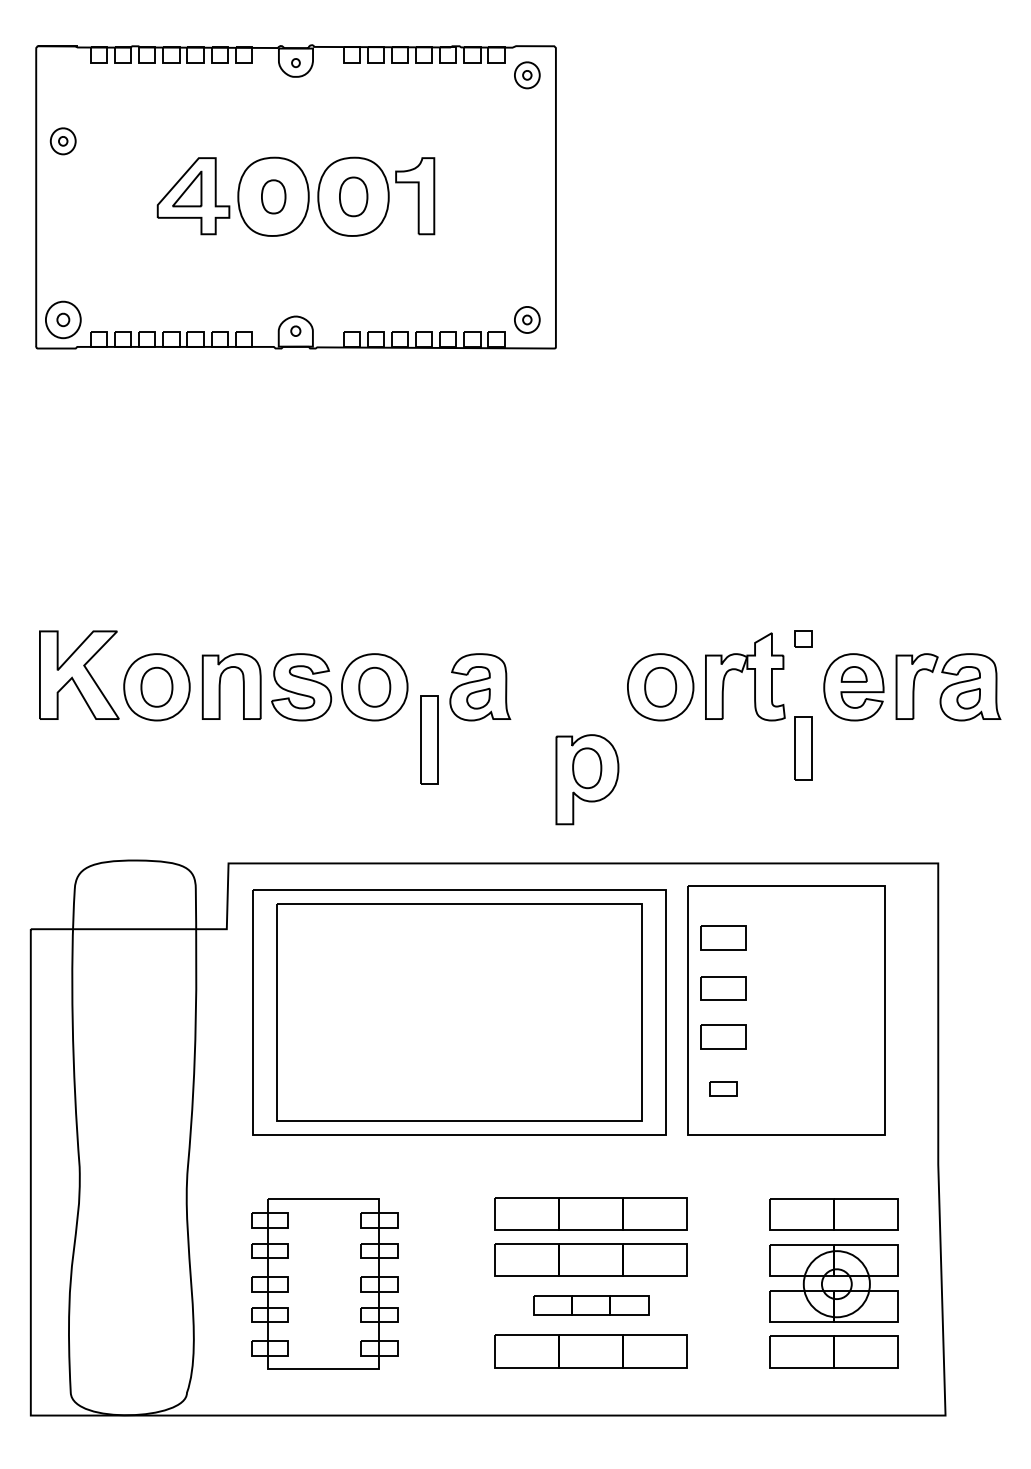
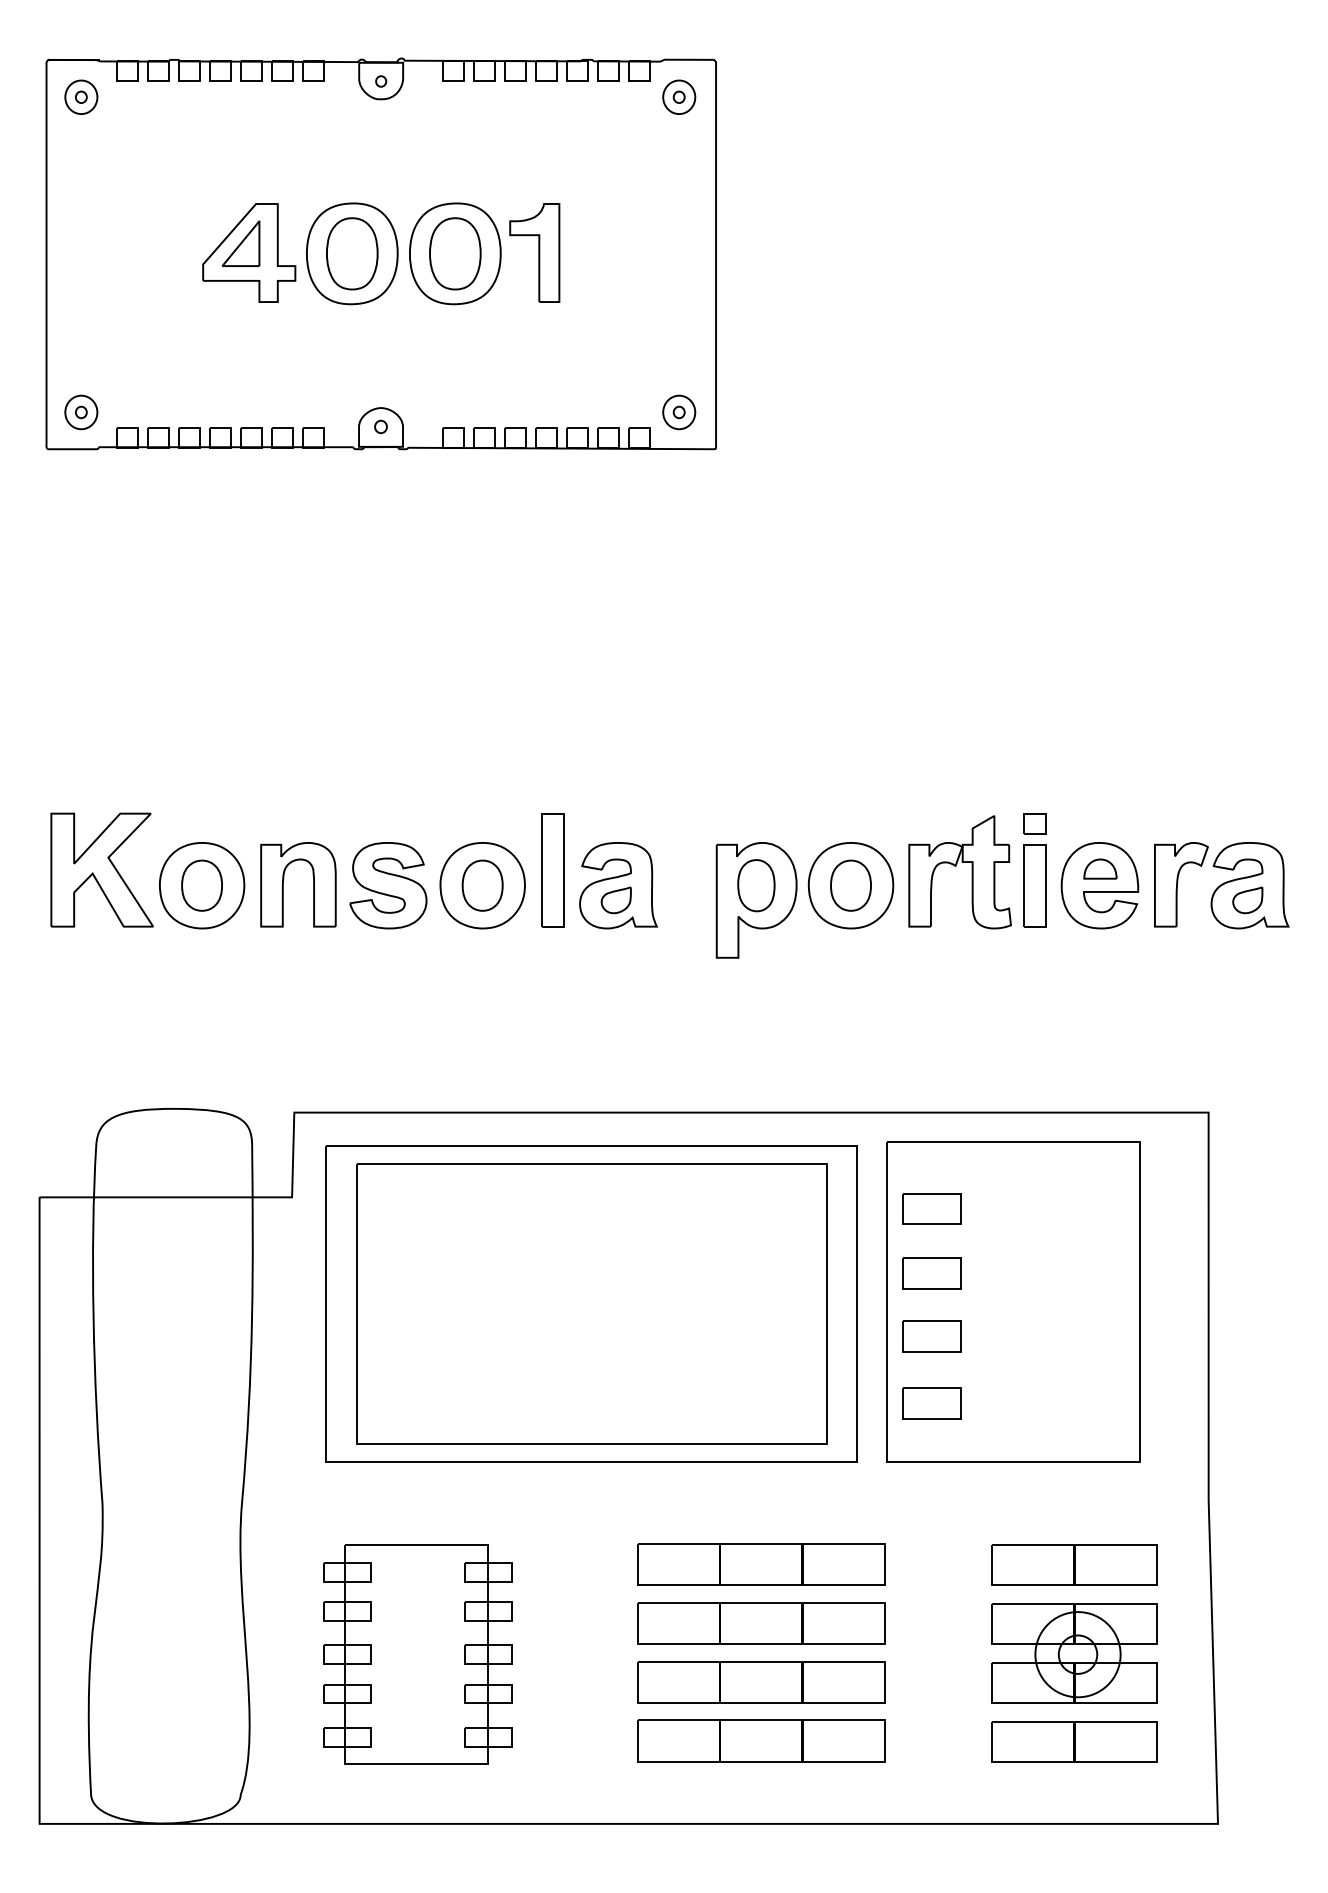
part: (62, 141) -> (80, 97), moved
part: (273, 196) -> (352, 253), size x1.67
part: (353, 196) -> (455, 253), size x1.43
part: (62, 319) -> (80, 411), size x0.71
part: (429, 739) -> (553, 869), moved
part: (803, 748) -> (1035, 885), moved
part: (587, 779) -> (756, 900), moved
part: (723, 1088) -> (931, 1402), size x1.67
part: (590, 1305) -> (760, 1682), size x1.67

